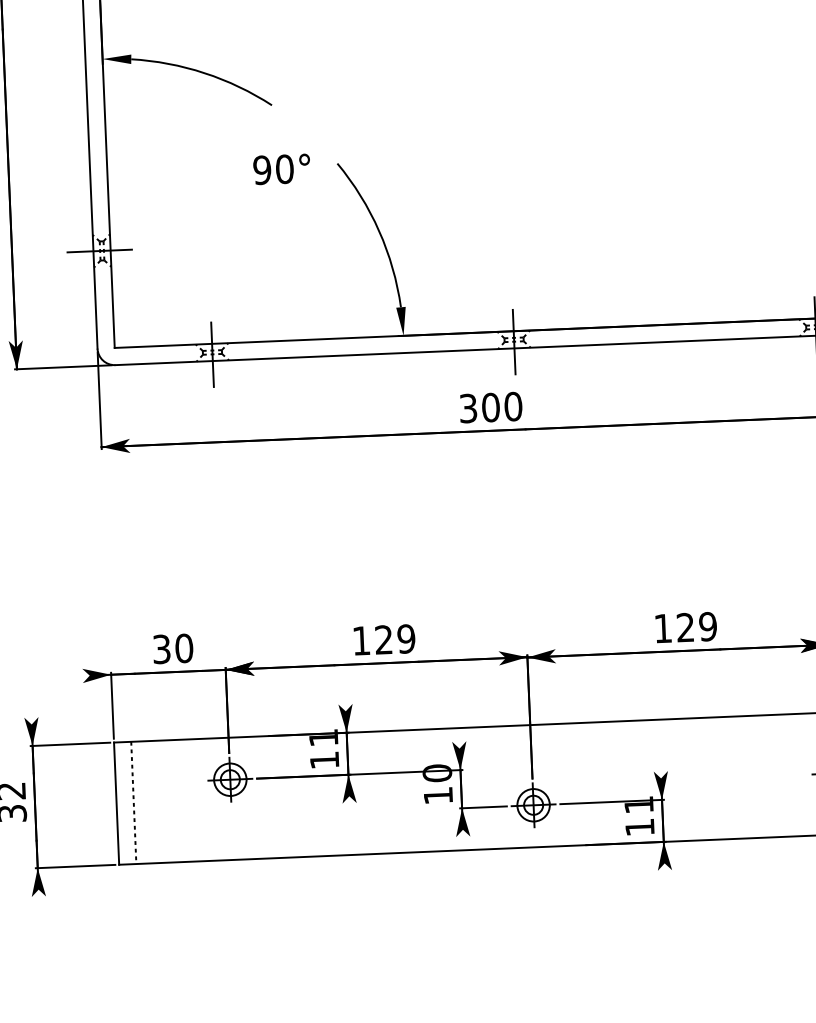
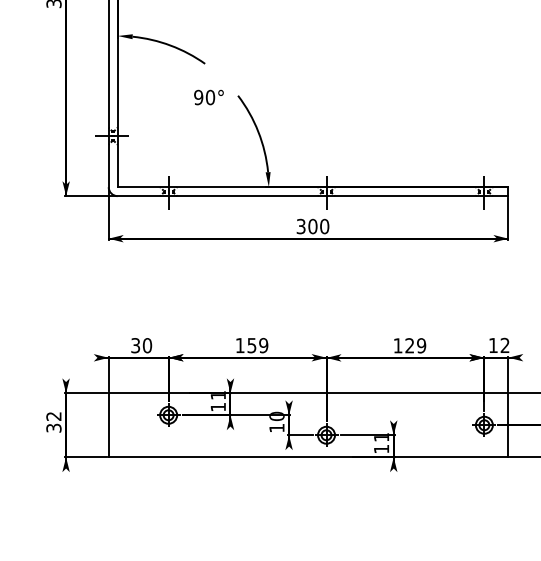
text: (383, 639) -> (251, 345), 129 -> 159
line: (133, 803) -> (117, 425), removed

